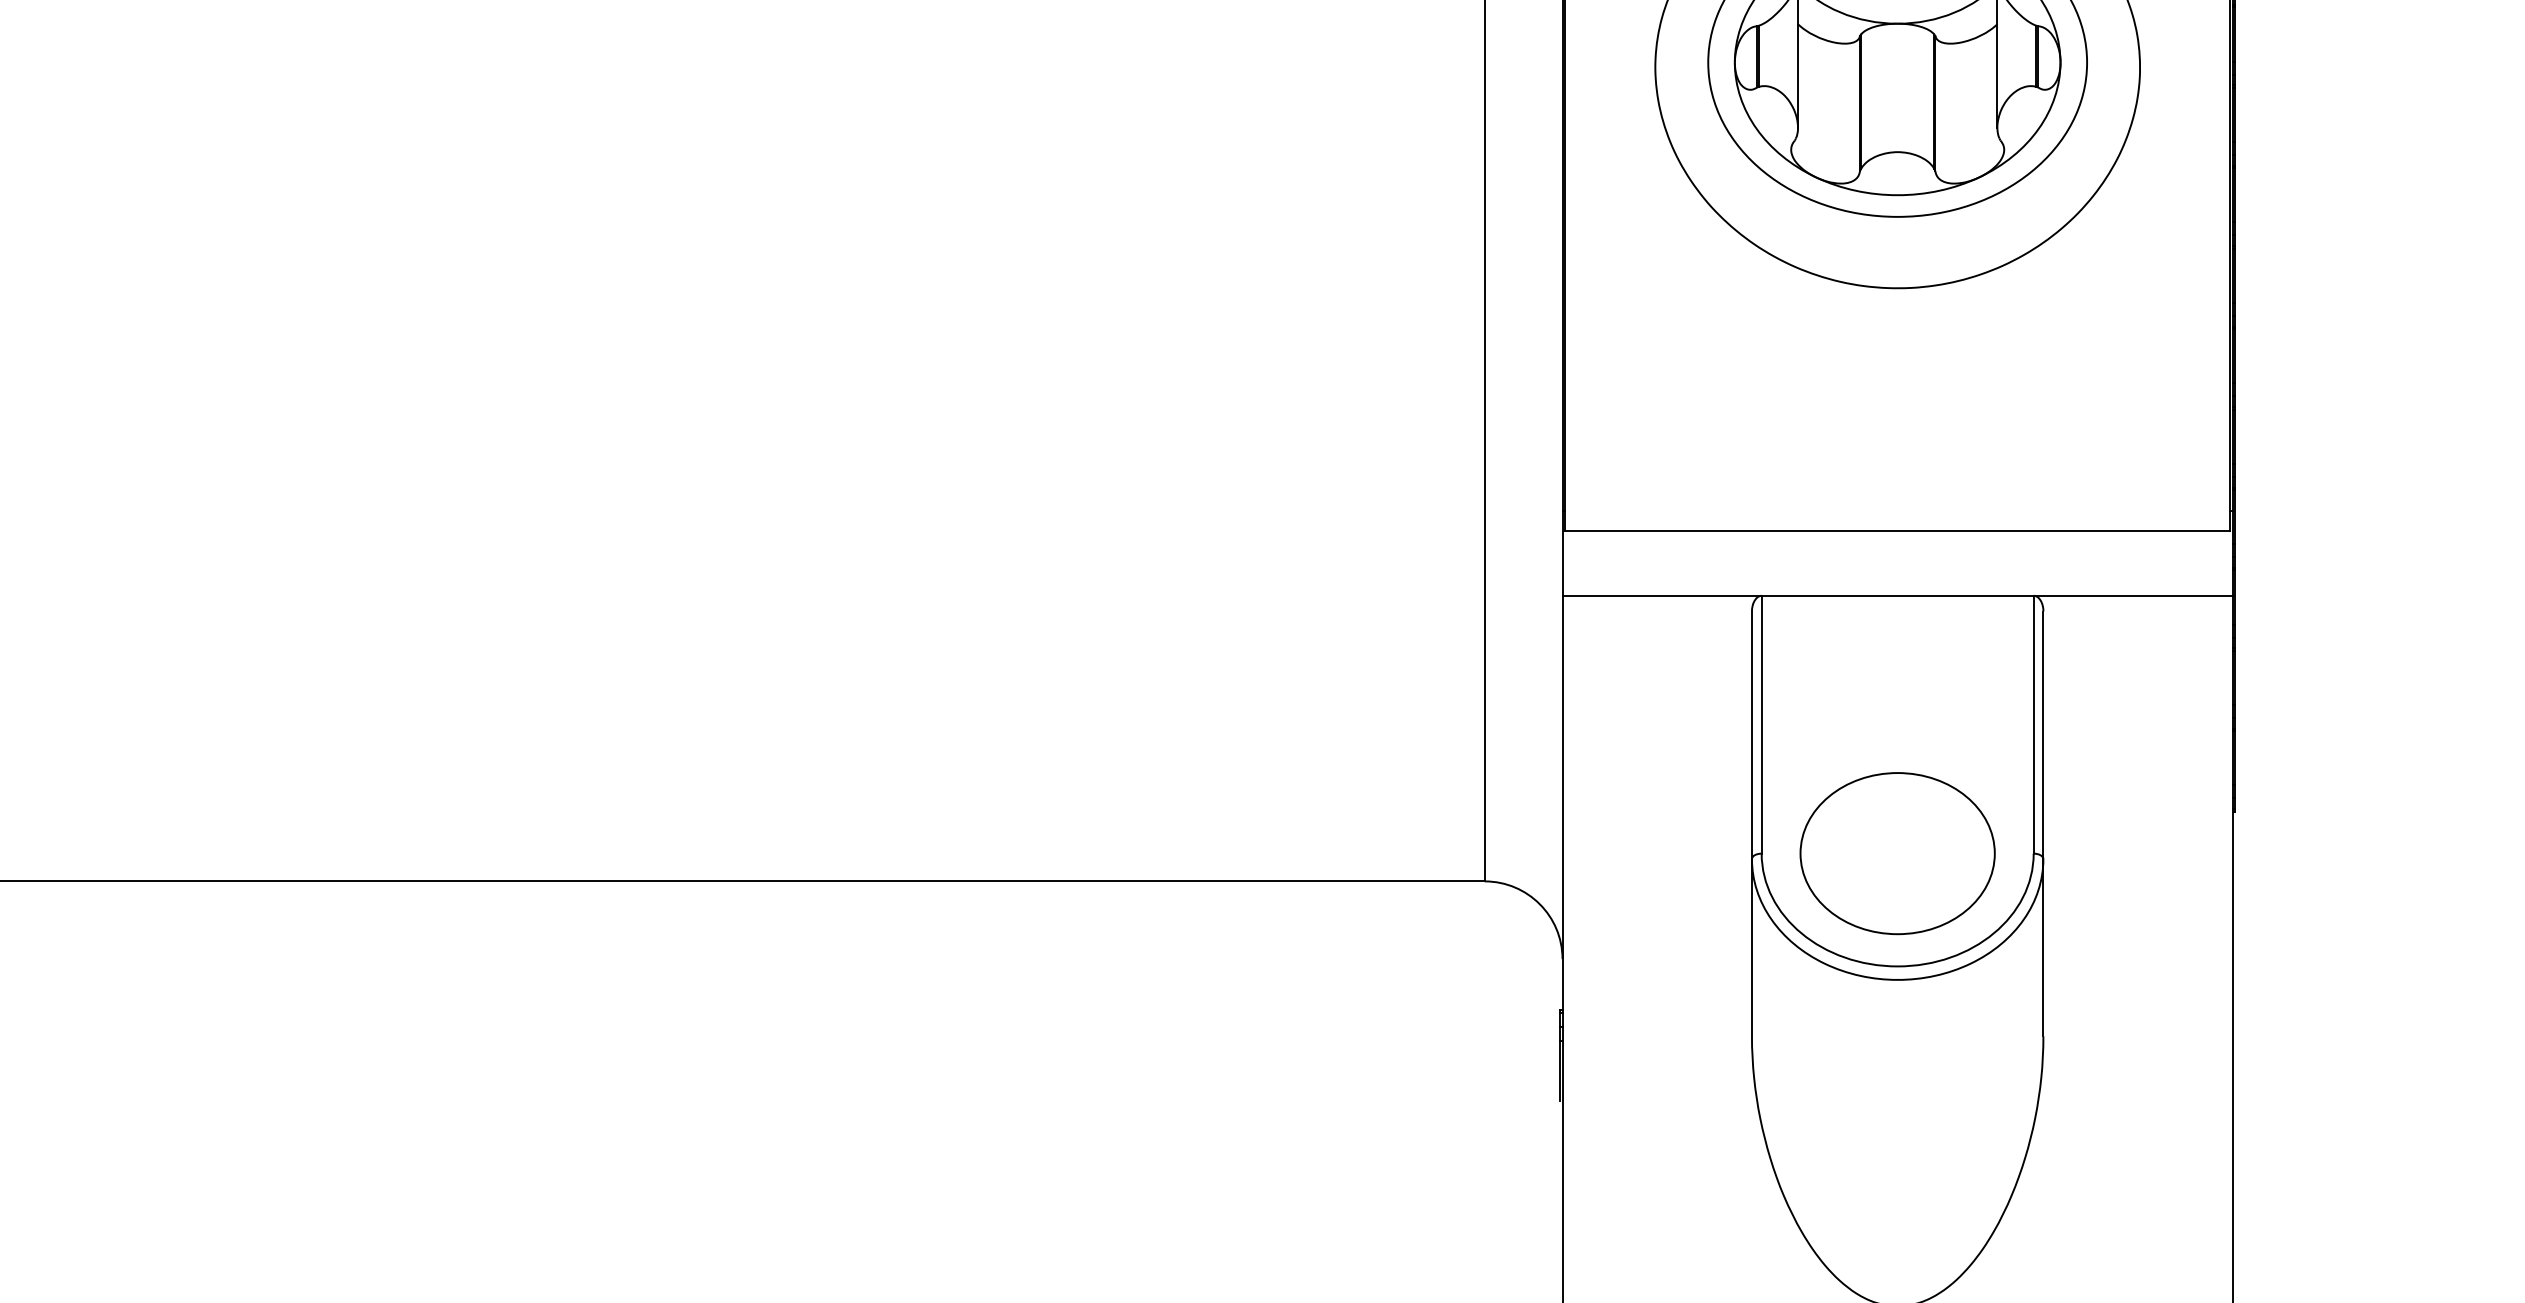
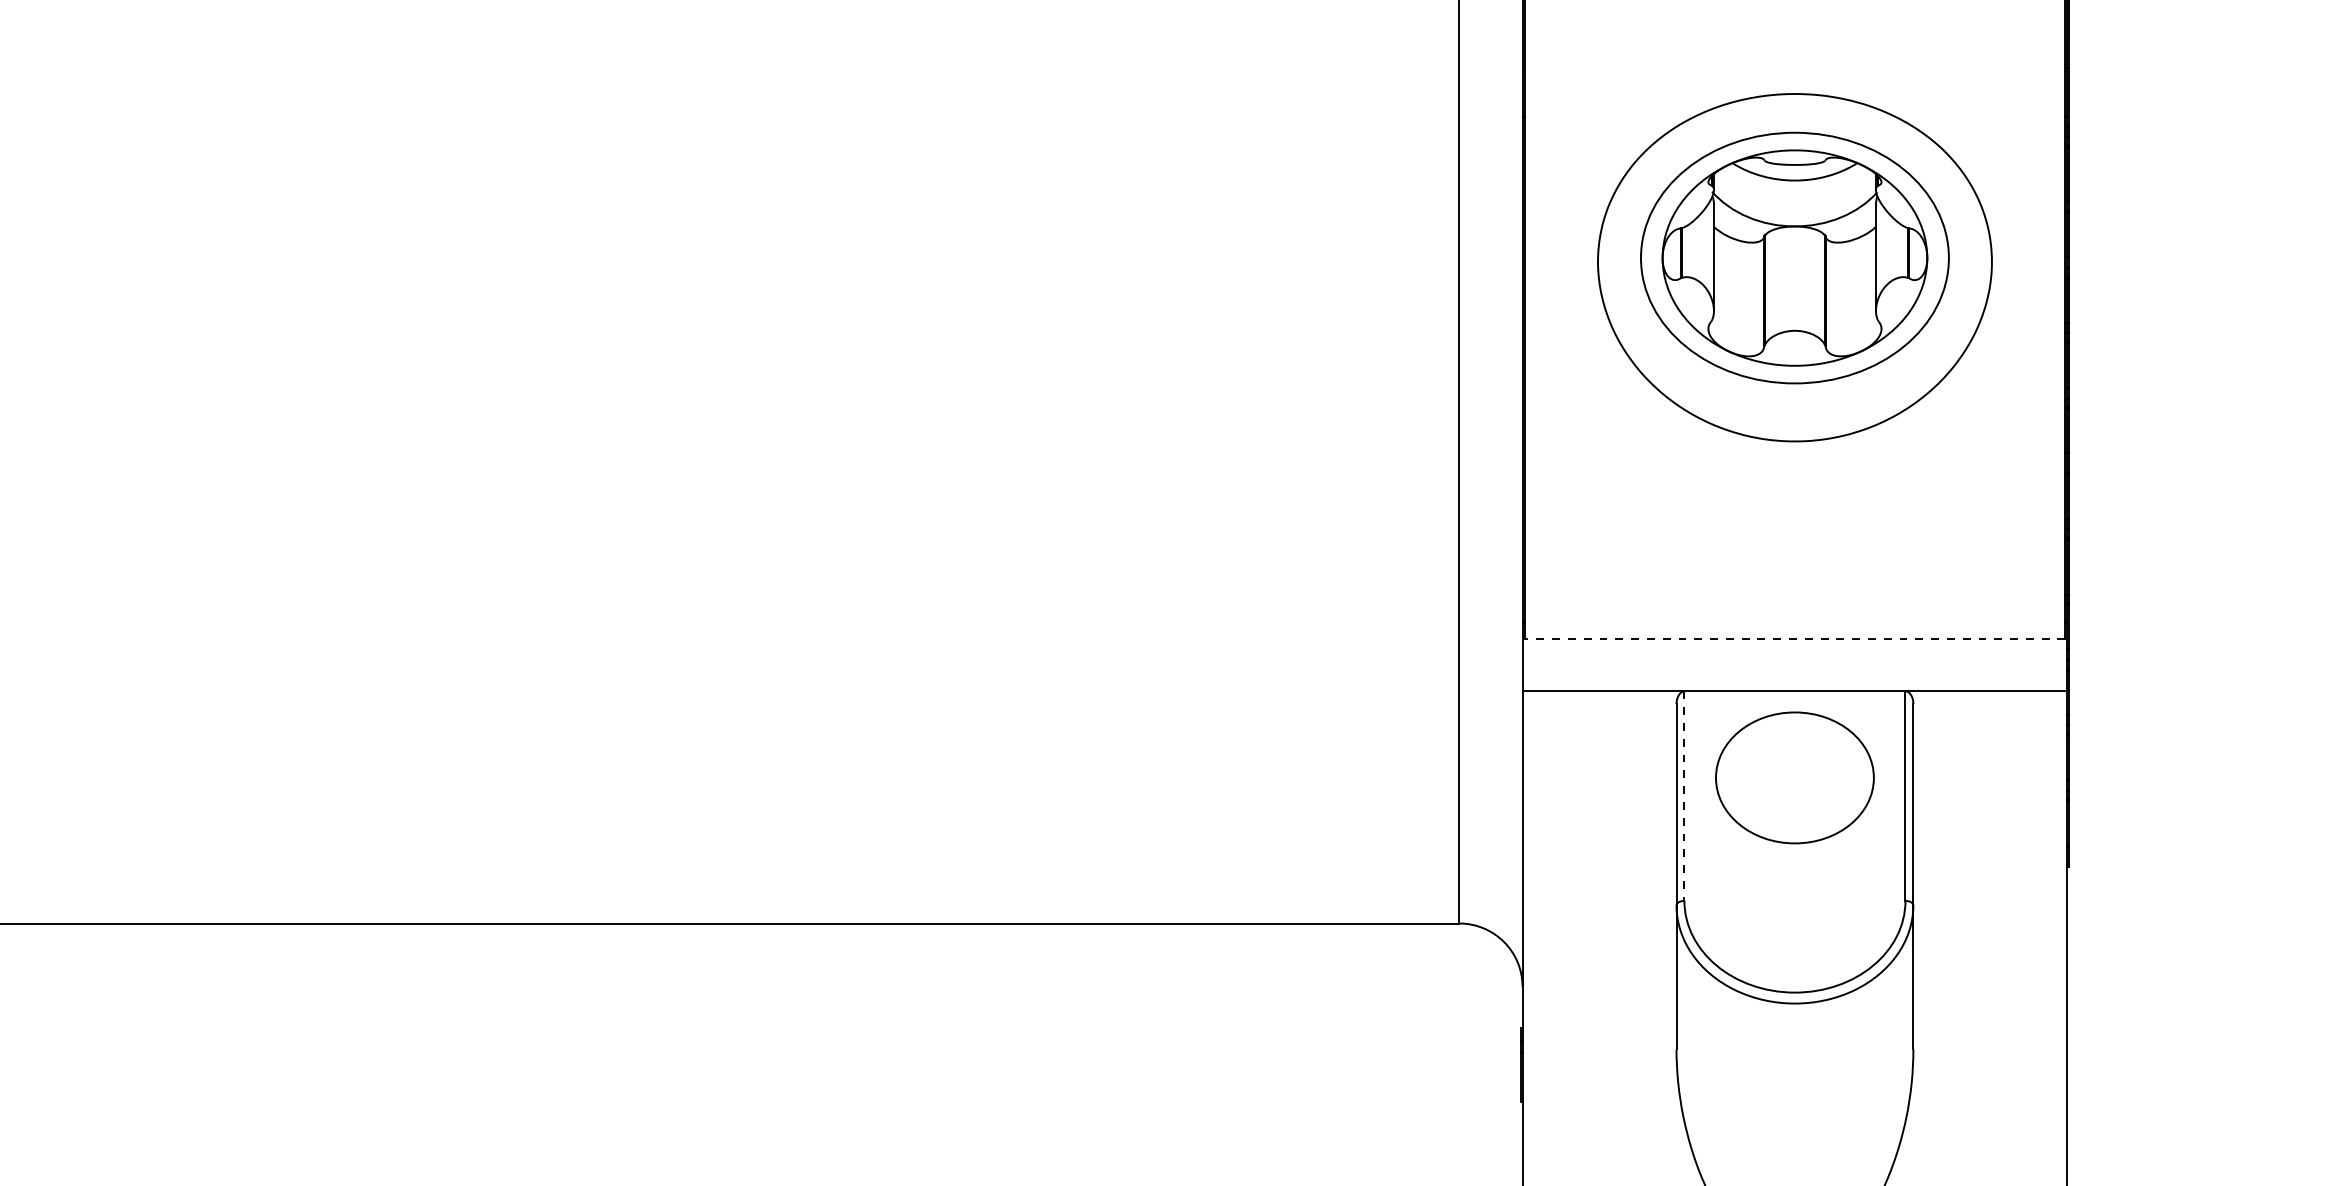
line: (1897, 531) -> (1794, 639), solid -> dashed
line: (1761, 725) -> (1684, 796), solid -> dashed
part: (1897, 853) -> (1794, 777), moved

